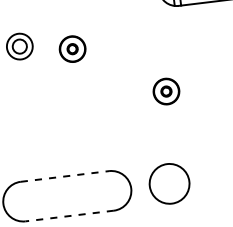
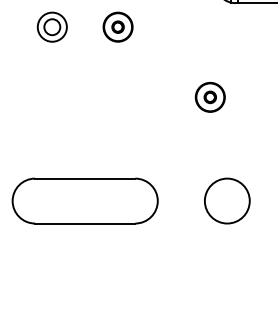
part: (72, 48) -> (117, 26), moved
line: (65, 176) -> (85, 178), dashed -> solid
circle: (169, 183) -> (227, 200), moved
line: (69, 216) -> (84, 223), dashed -> solid

